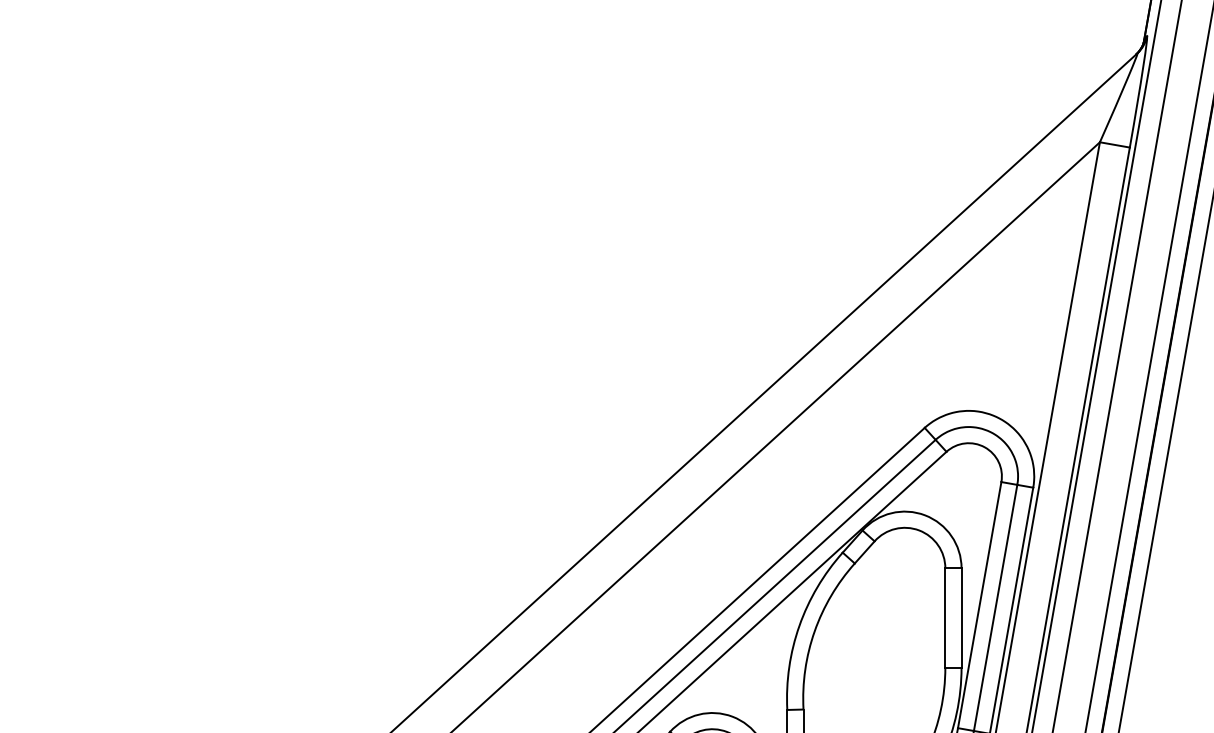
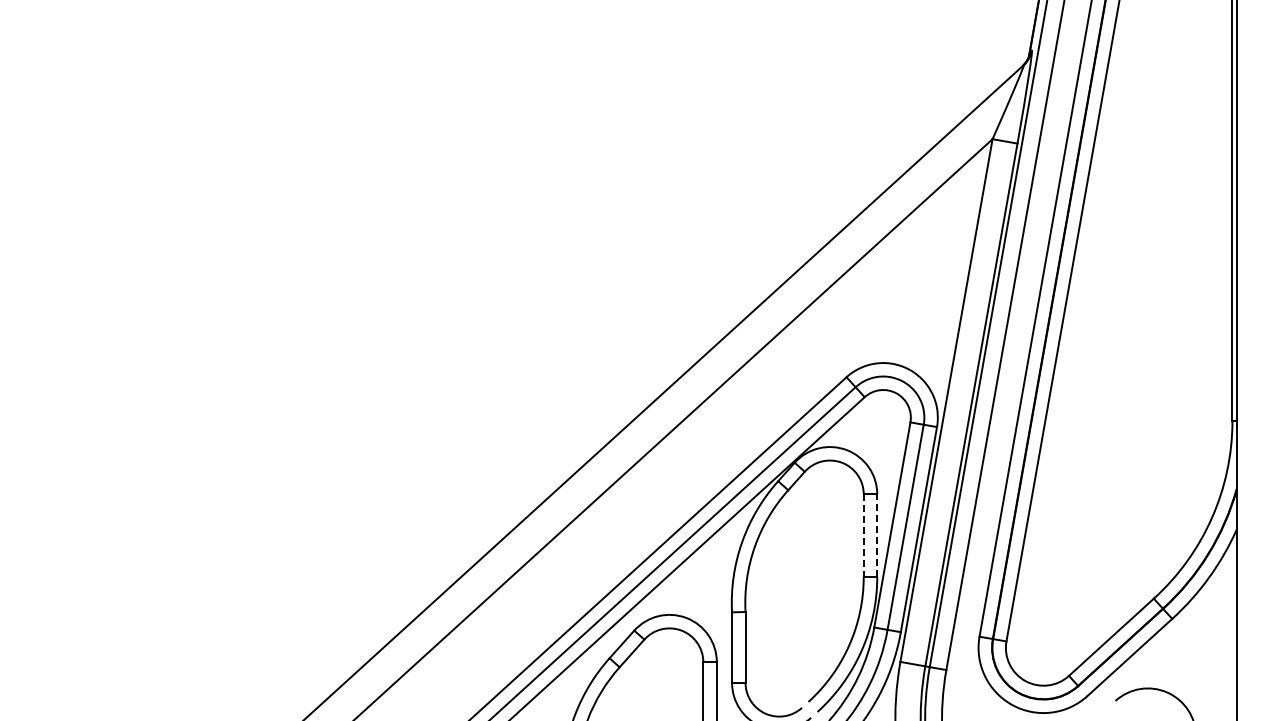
line: (961, 617) -> (877, 535), solid -> dashed
line: (945, 618) -> (863, 536), solid -> dashed

